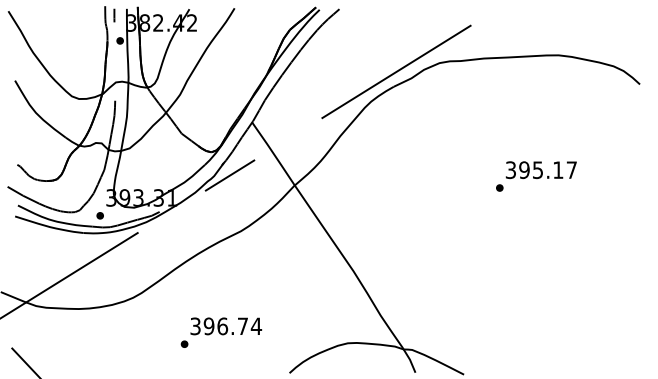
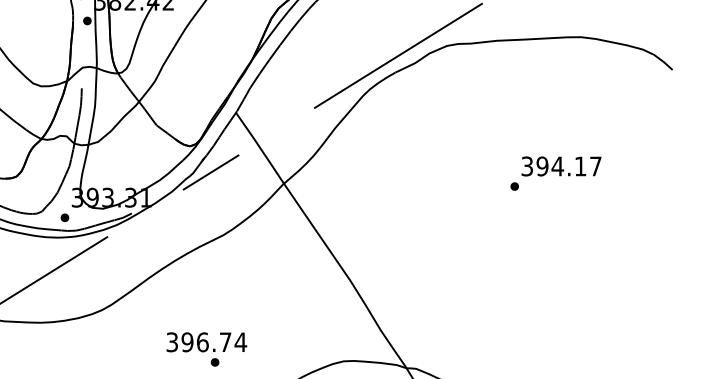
text: (537, 170) -> (557, 166), 395.17 -> 394.17
part: (184, 343) -> (214, 361), moved

